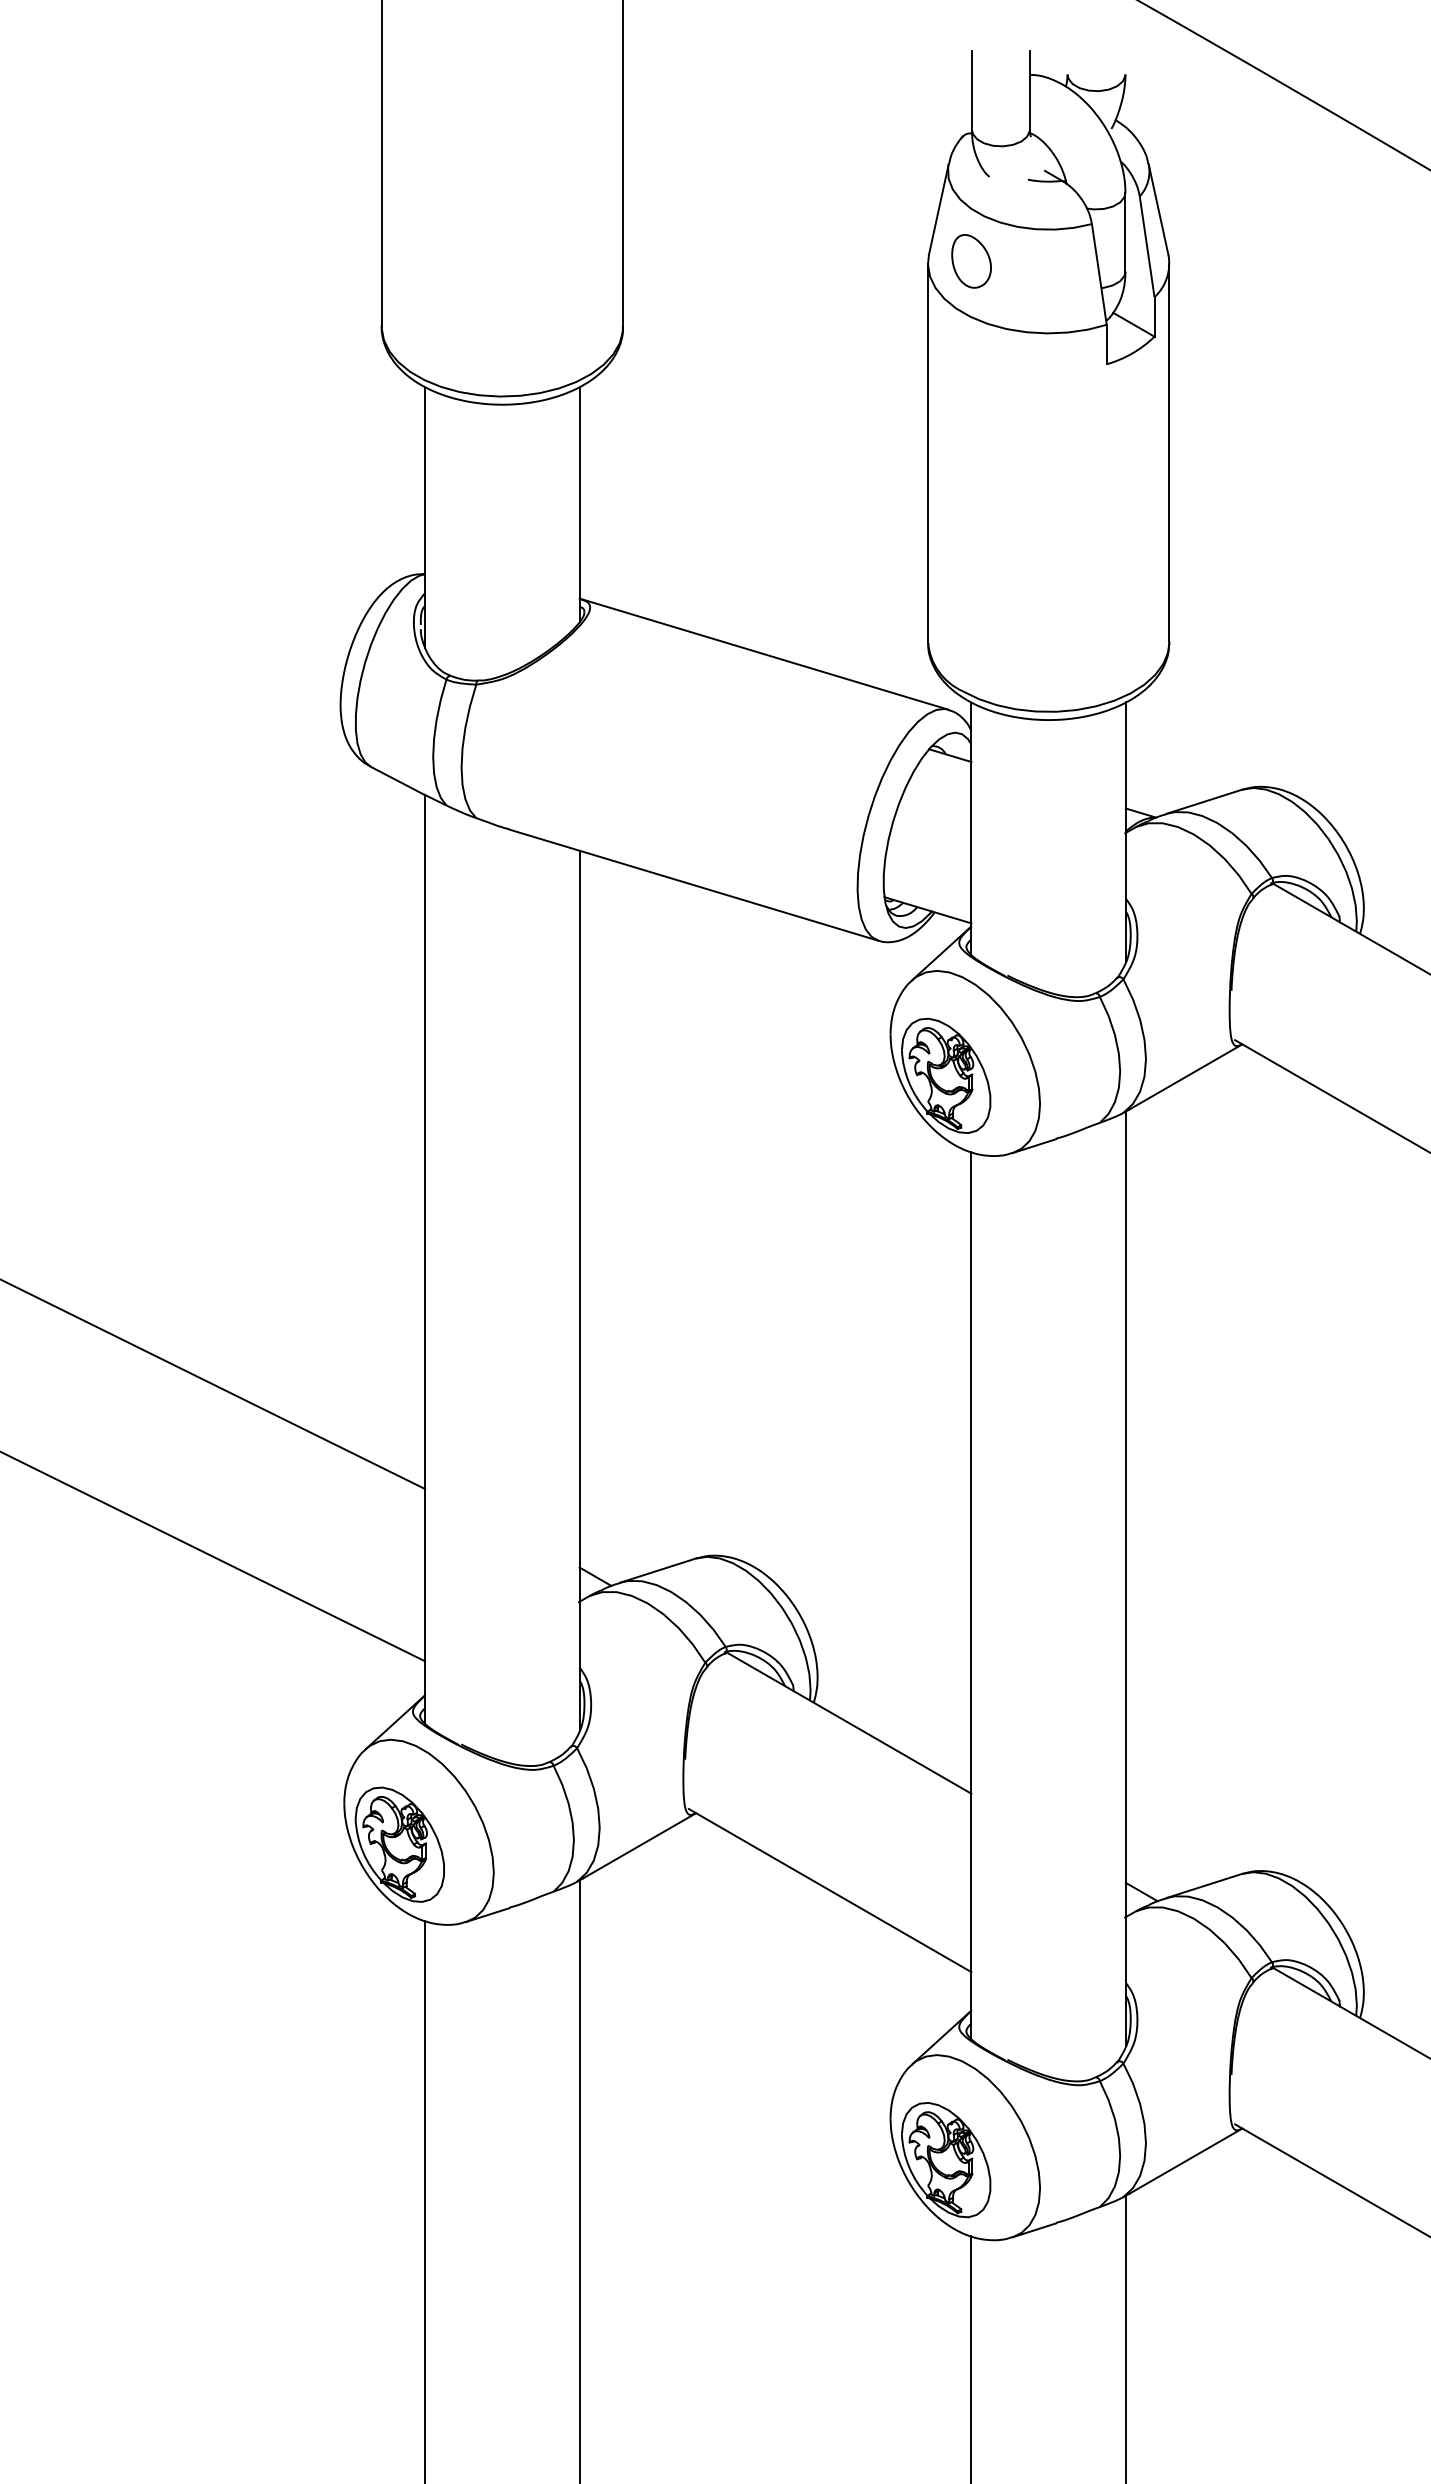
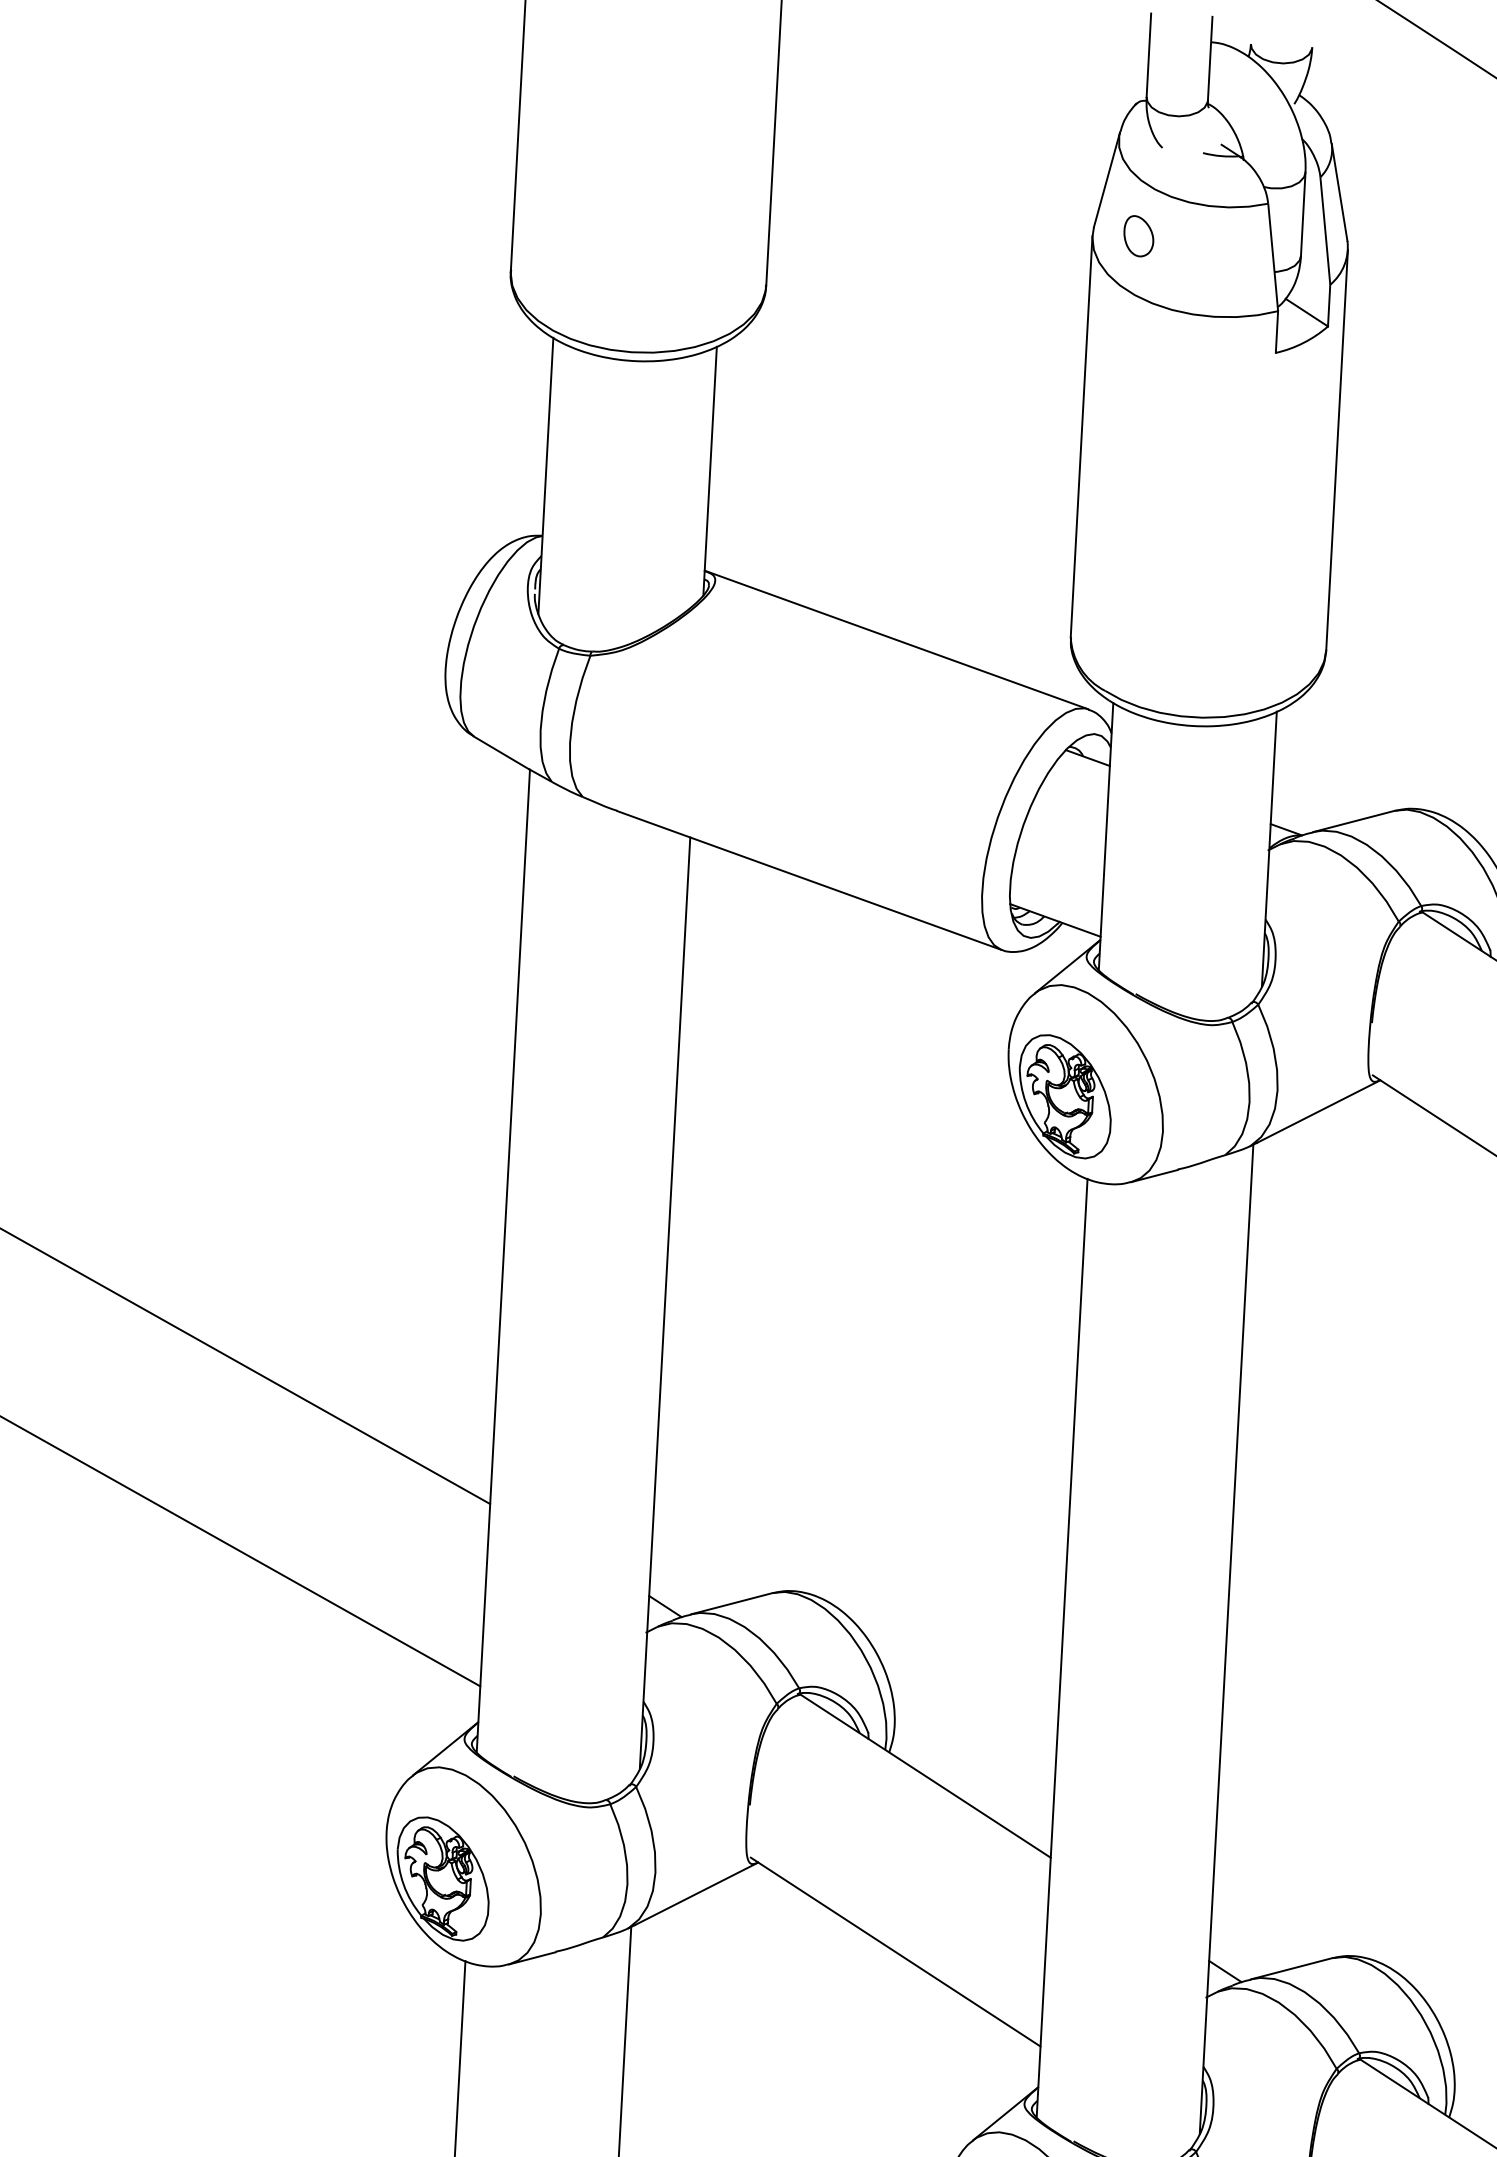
part: (971, 261) -> (1138, 236), size x0.71

